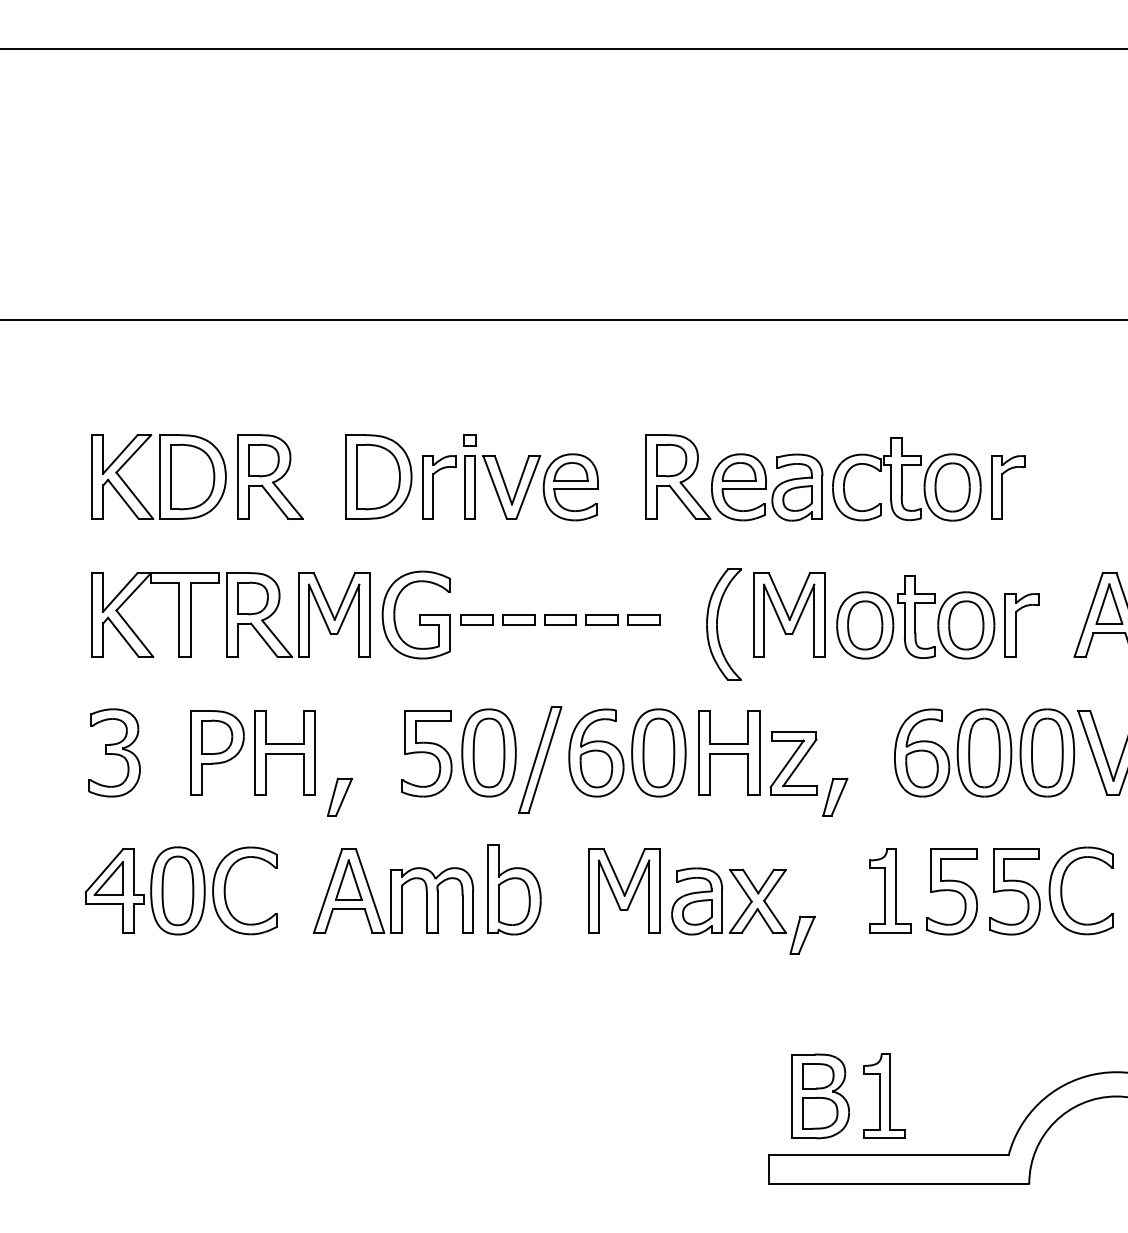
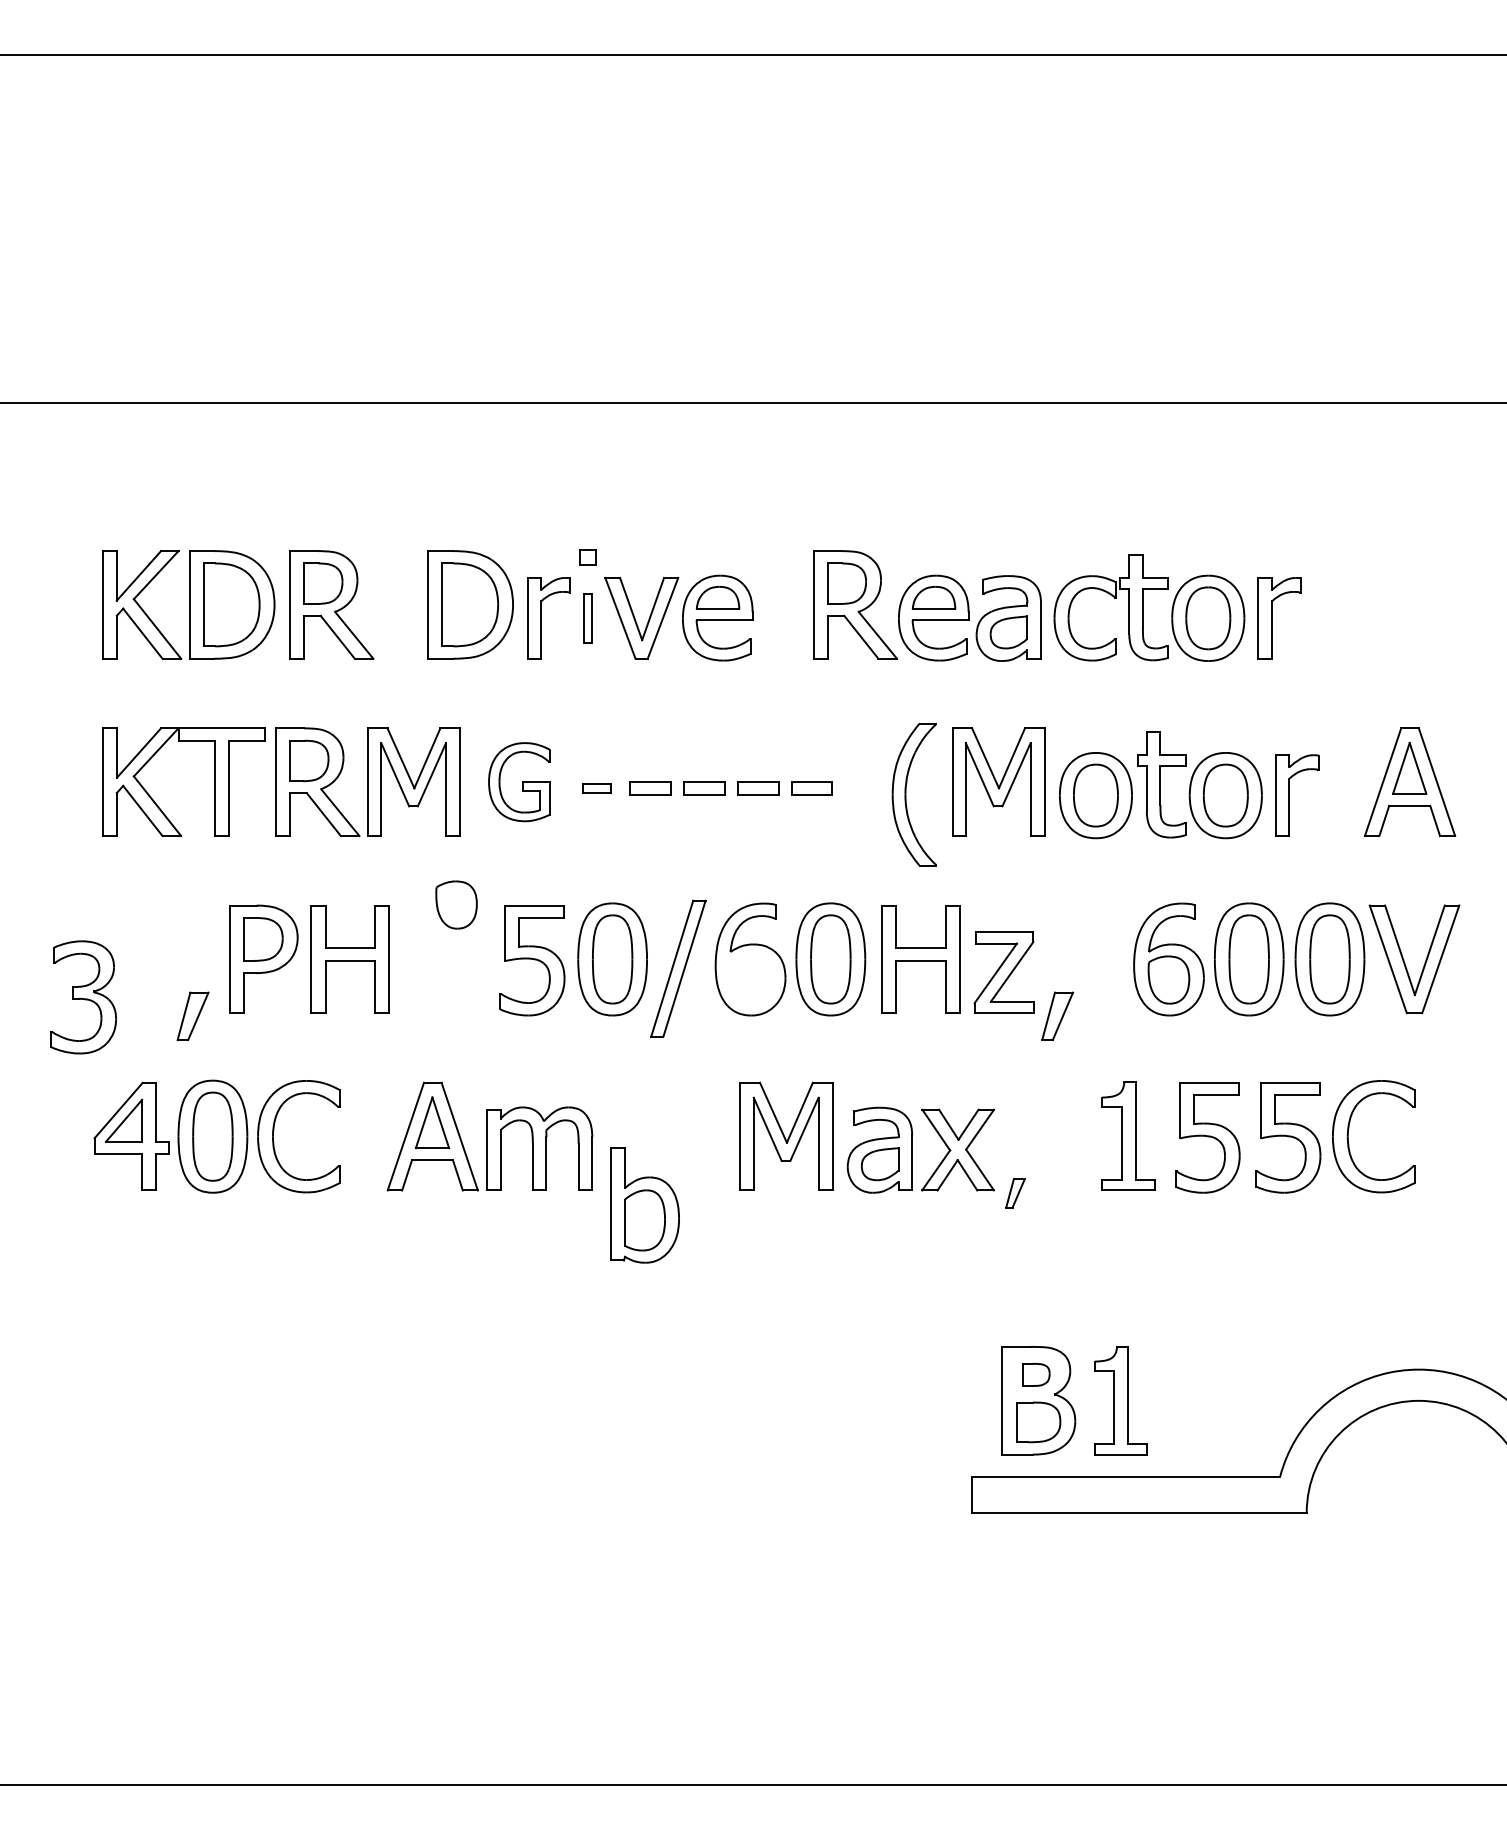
part: (469, 487) -> (587, 618), size x0.6
part: (416, 614) -> (519, 781), size x0.7
part: (476, 619) -> (596, 788), size x0.7
part: (114, 753) -> (83, 997), moved
part: (596, 768) -> (456, 904), moved
part: (339, 796) -> (192, 1015), moved
part: (513, 889) -> (644, 1205), moved
part: (802, 935) -> (1015, 1193), size x0.6
part: (818, 1076) -> (1036, 1374), size x0.7

